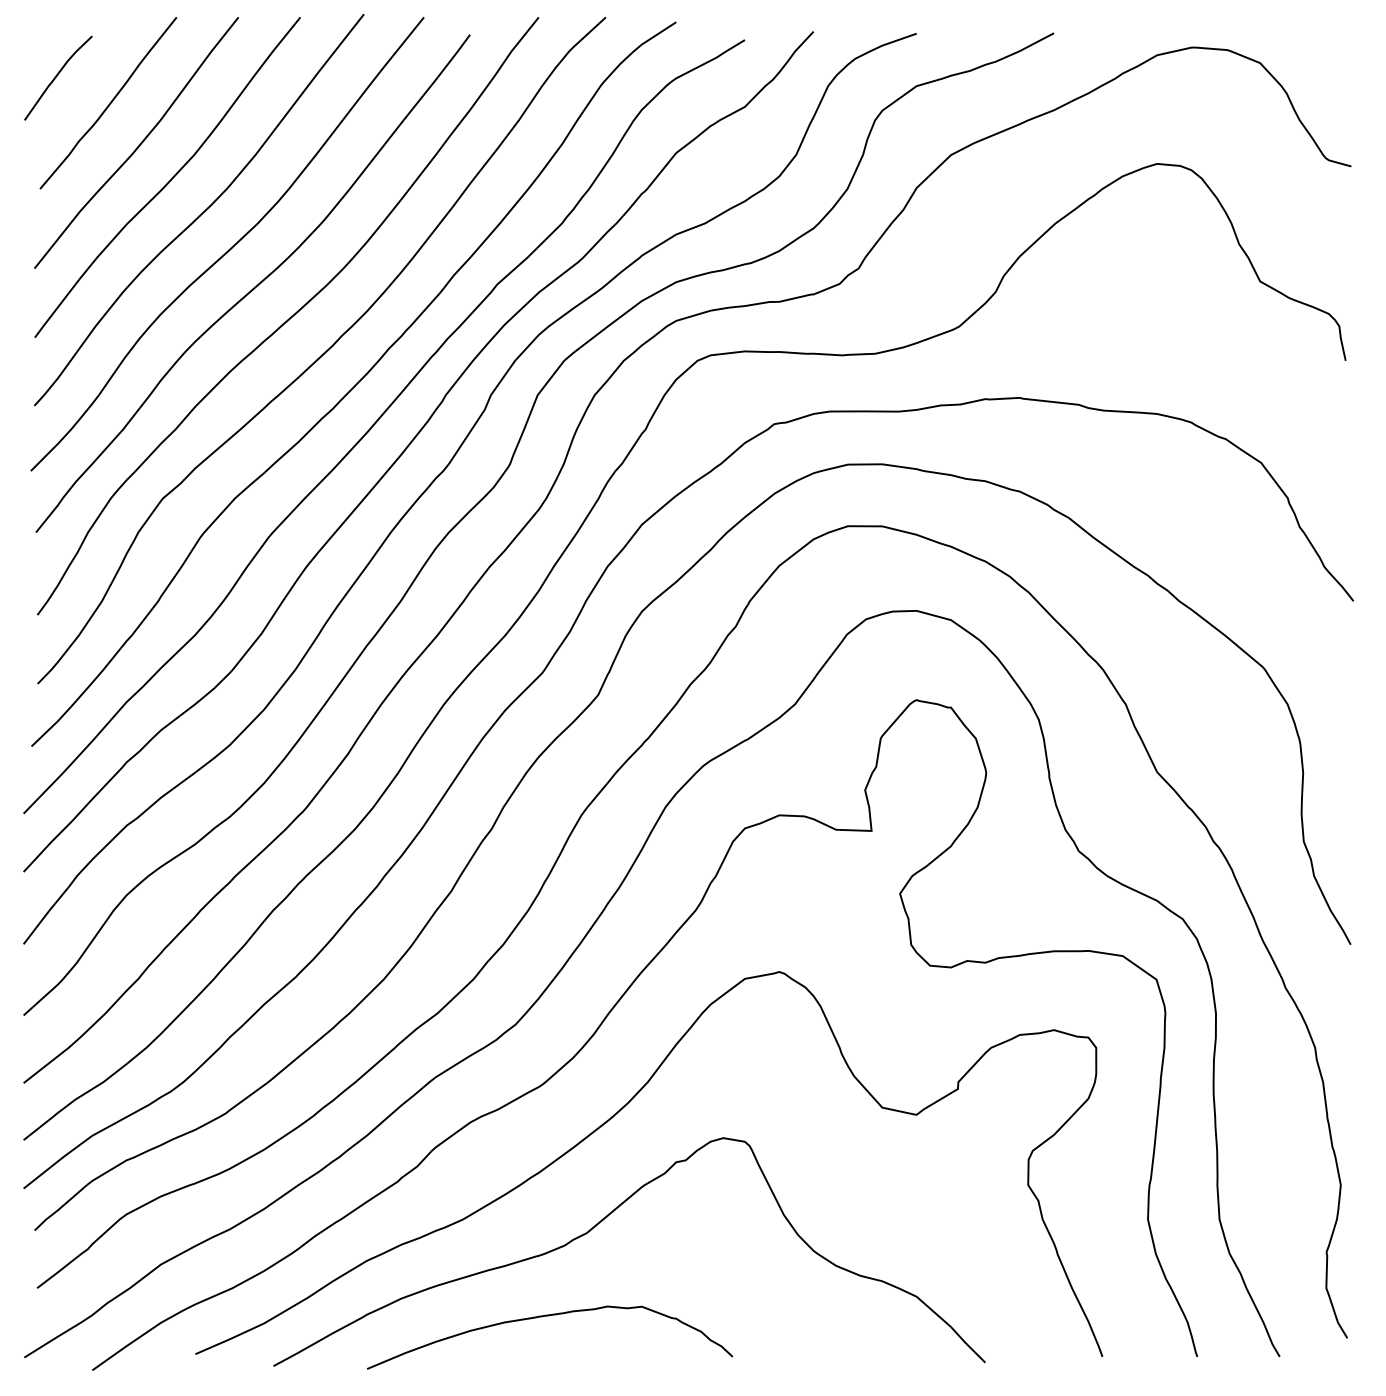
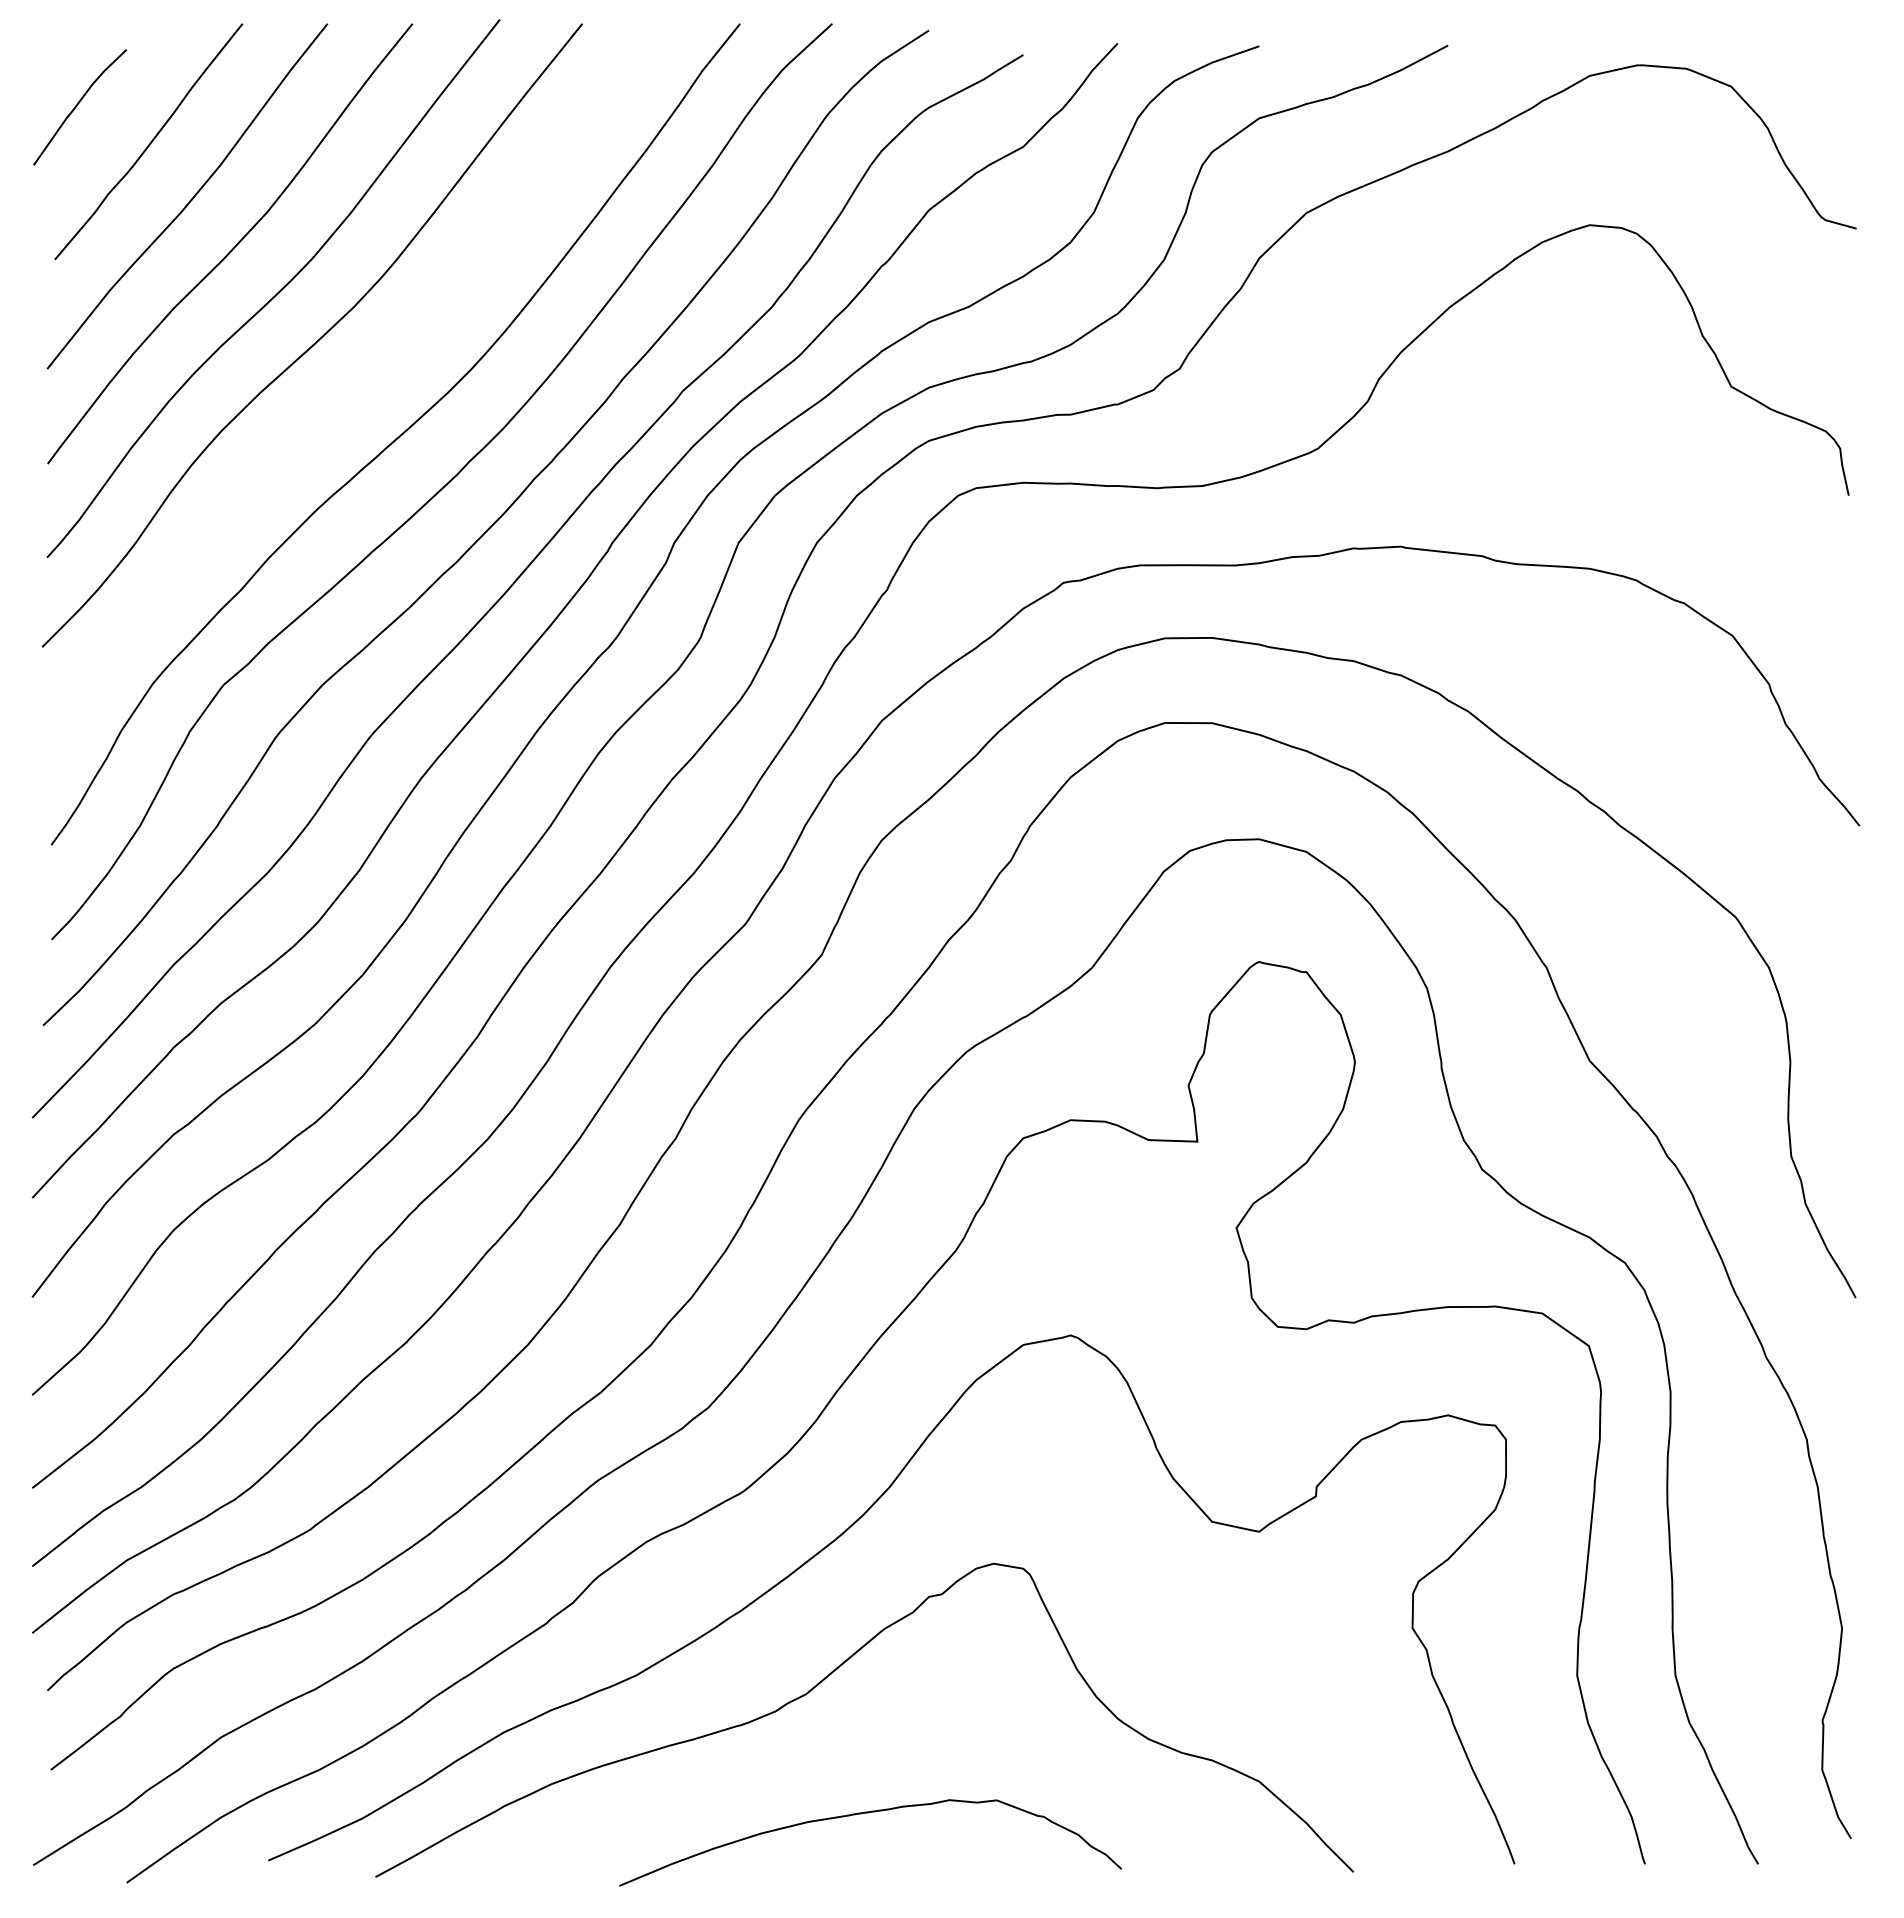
curve: (255, 285) -> (351, 392), removed
curve: (548, 1316) -> (868, 1813), moved

